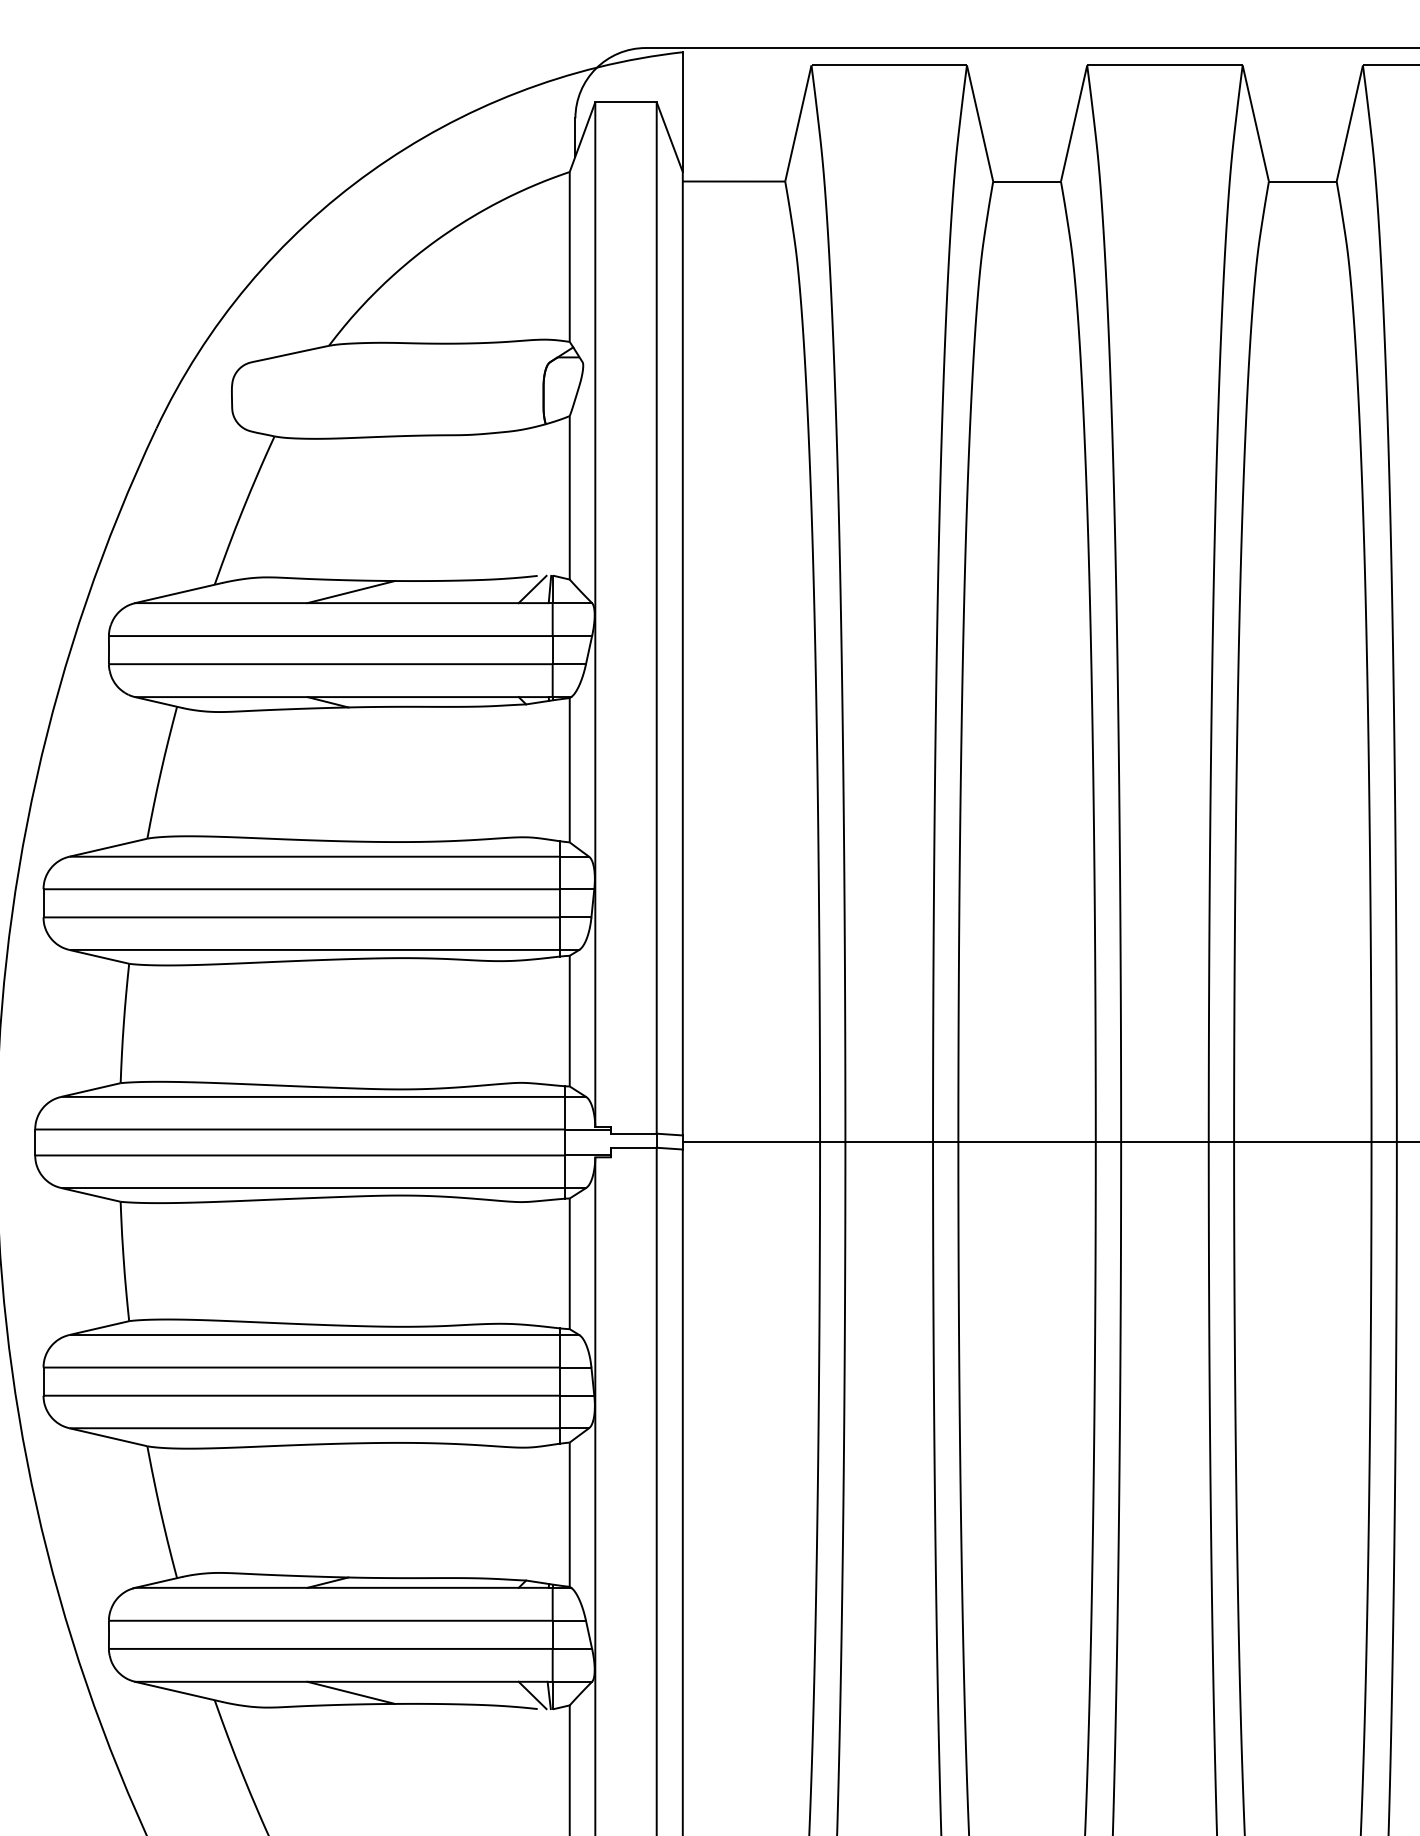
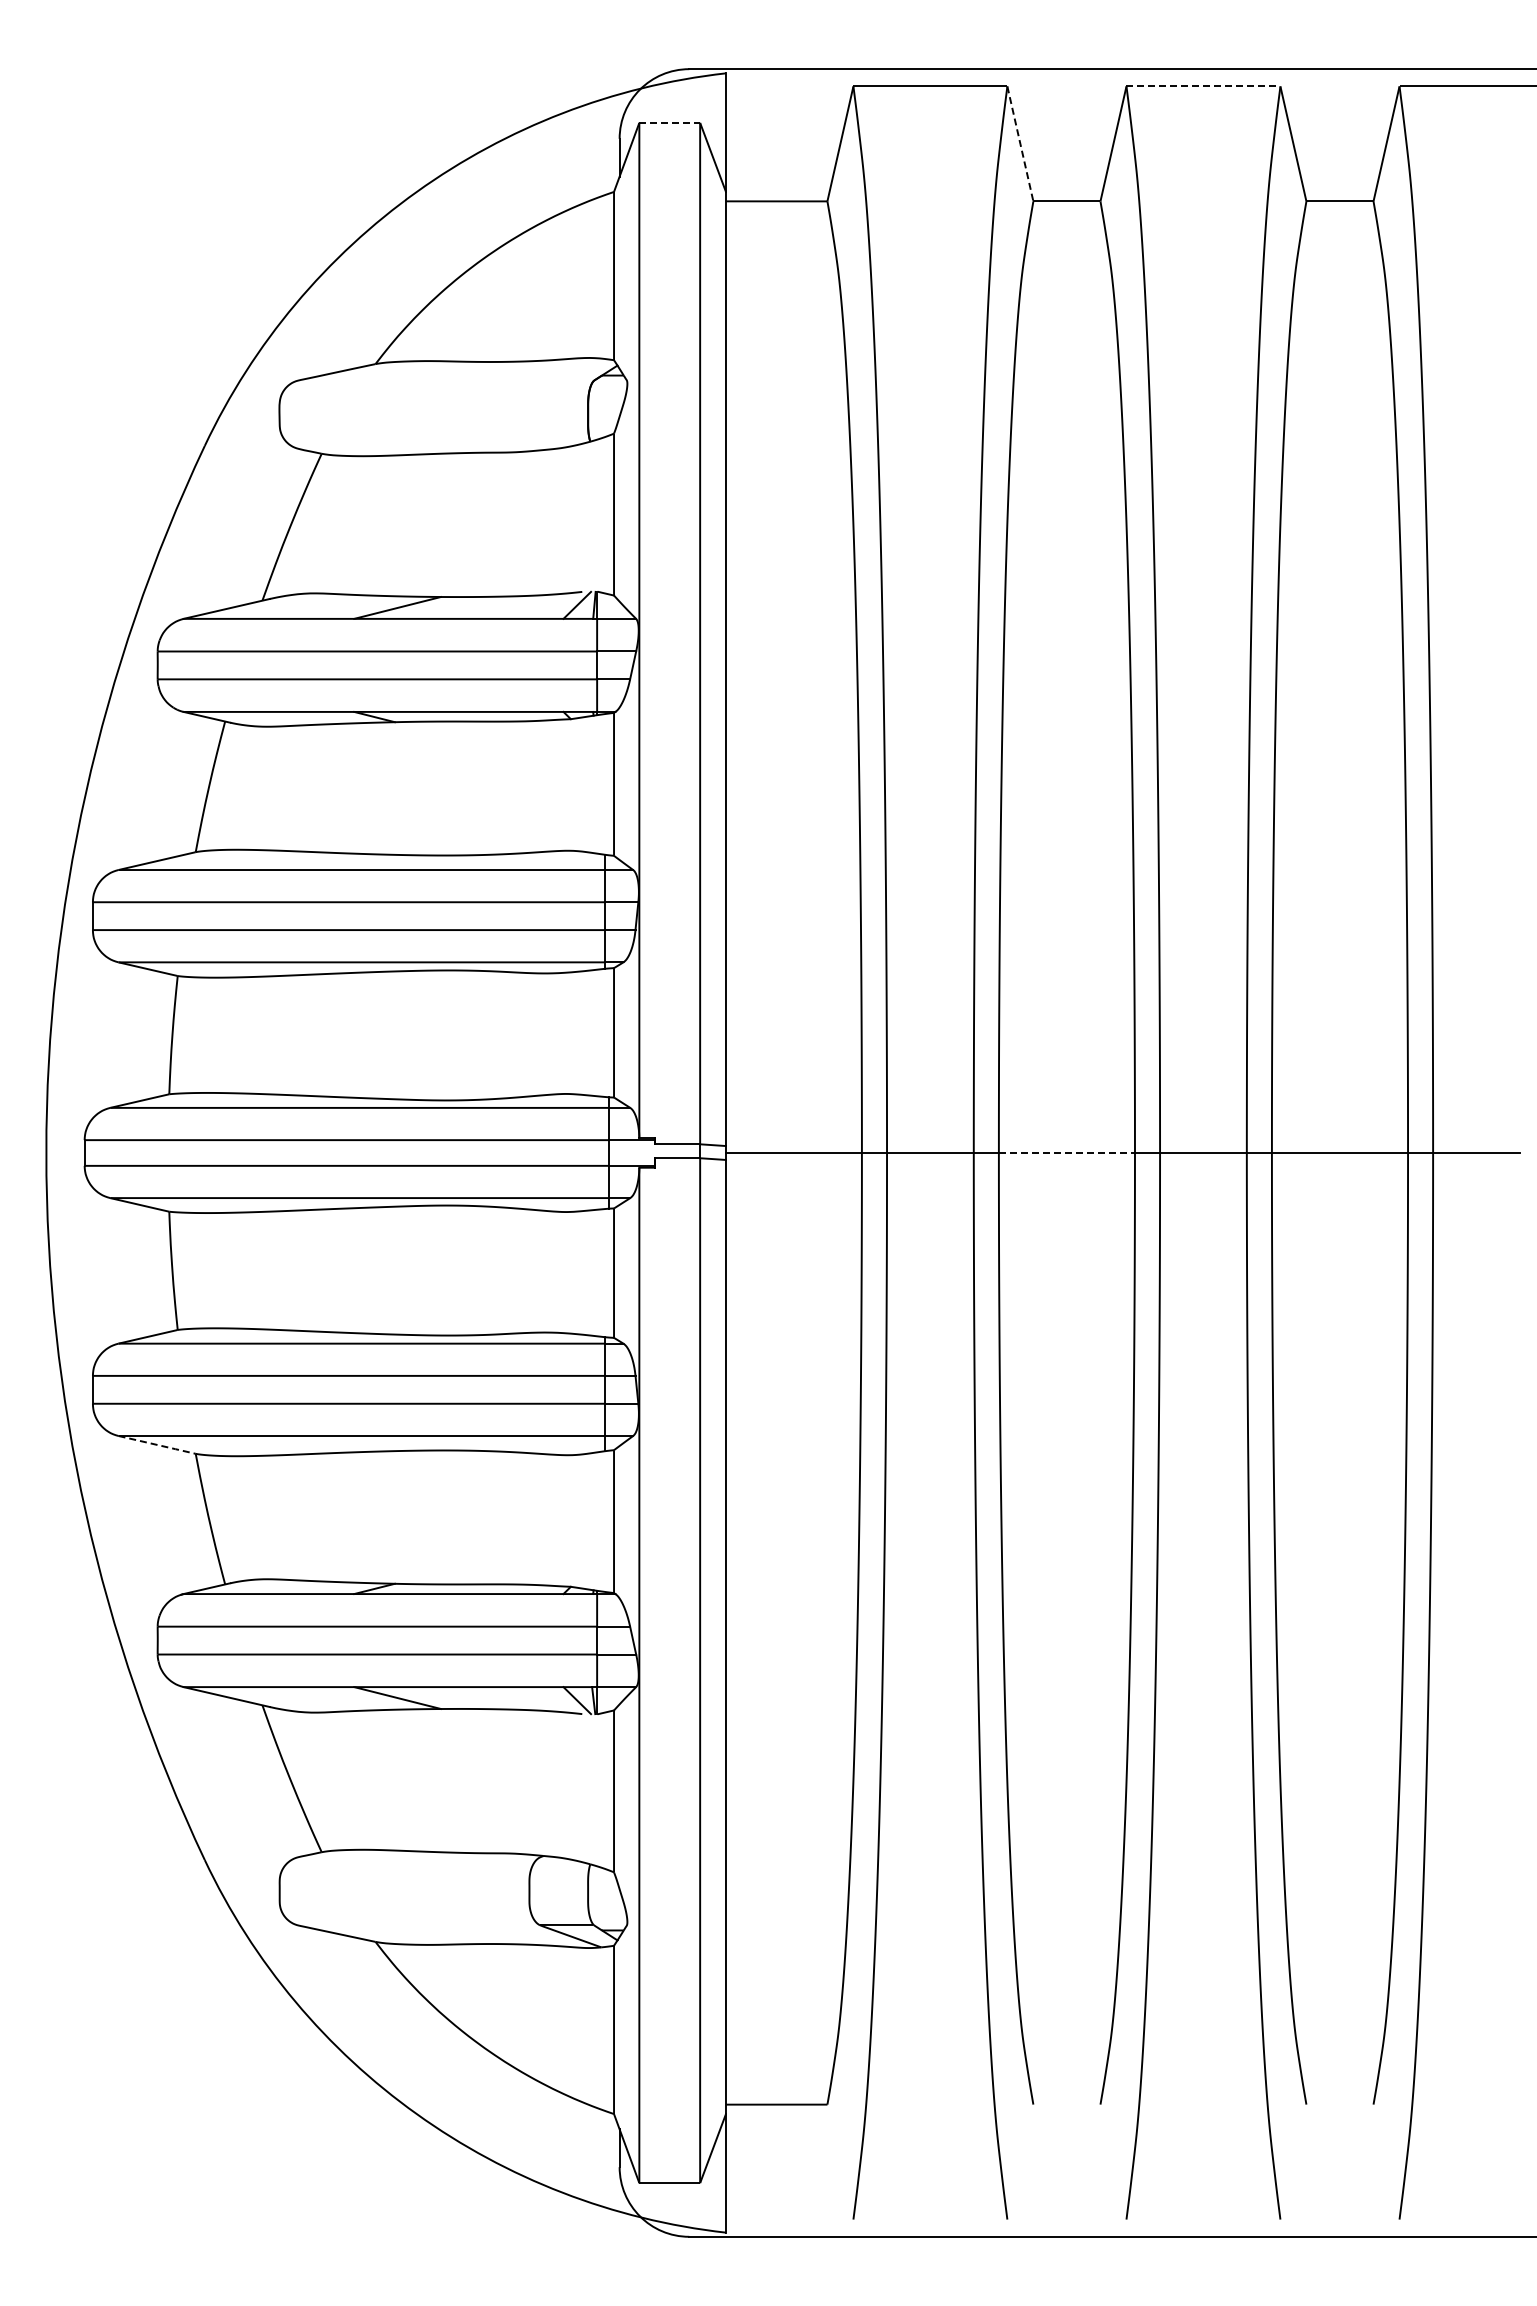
line: (1164, 65) -> (1203, 86), solid -> dashed
line: (626, 101) -> (670, 122), solid -> dashed
line: (980, 124) -> (1020, 144), solid -> dashed
line: (1027, 1142) -> (1067, 1153), solid -> dashed
line: (108, 1436) -> (157, 1444), solid -> dashed

